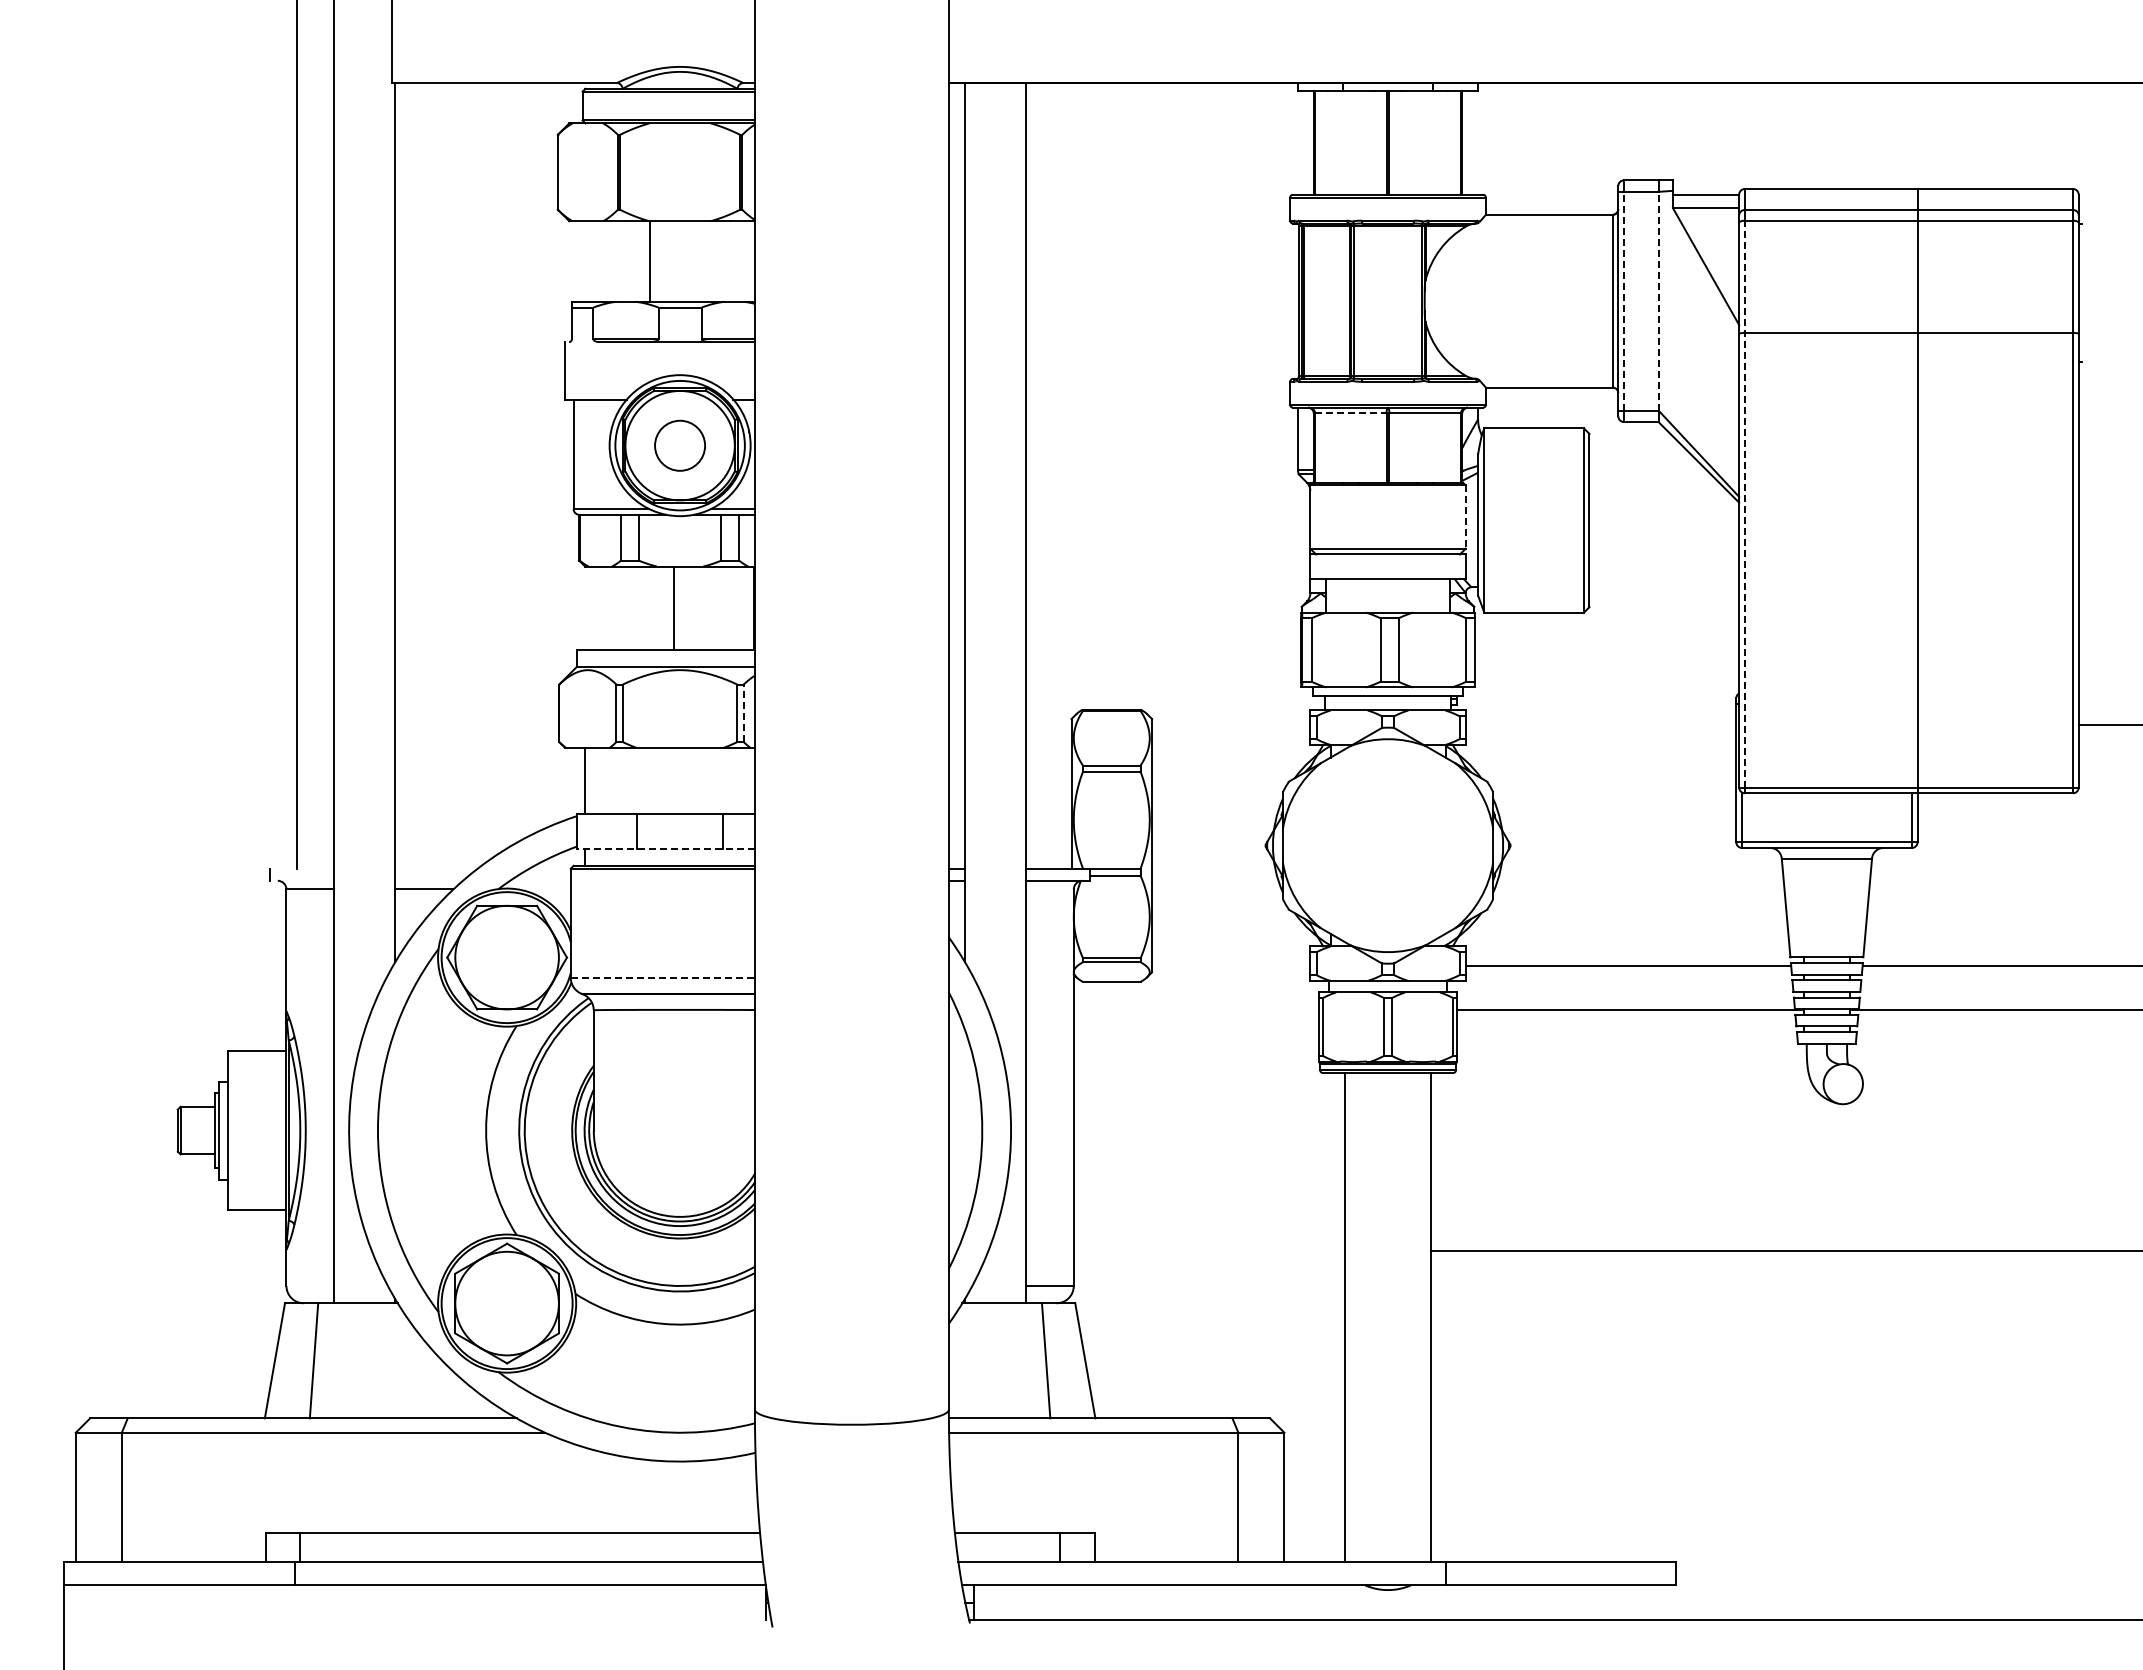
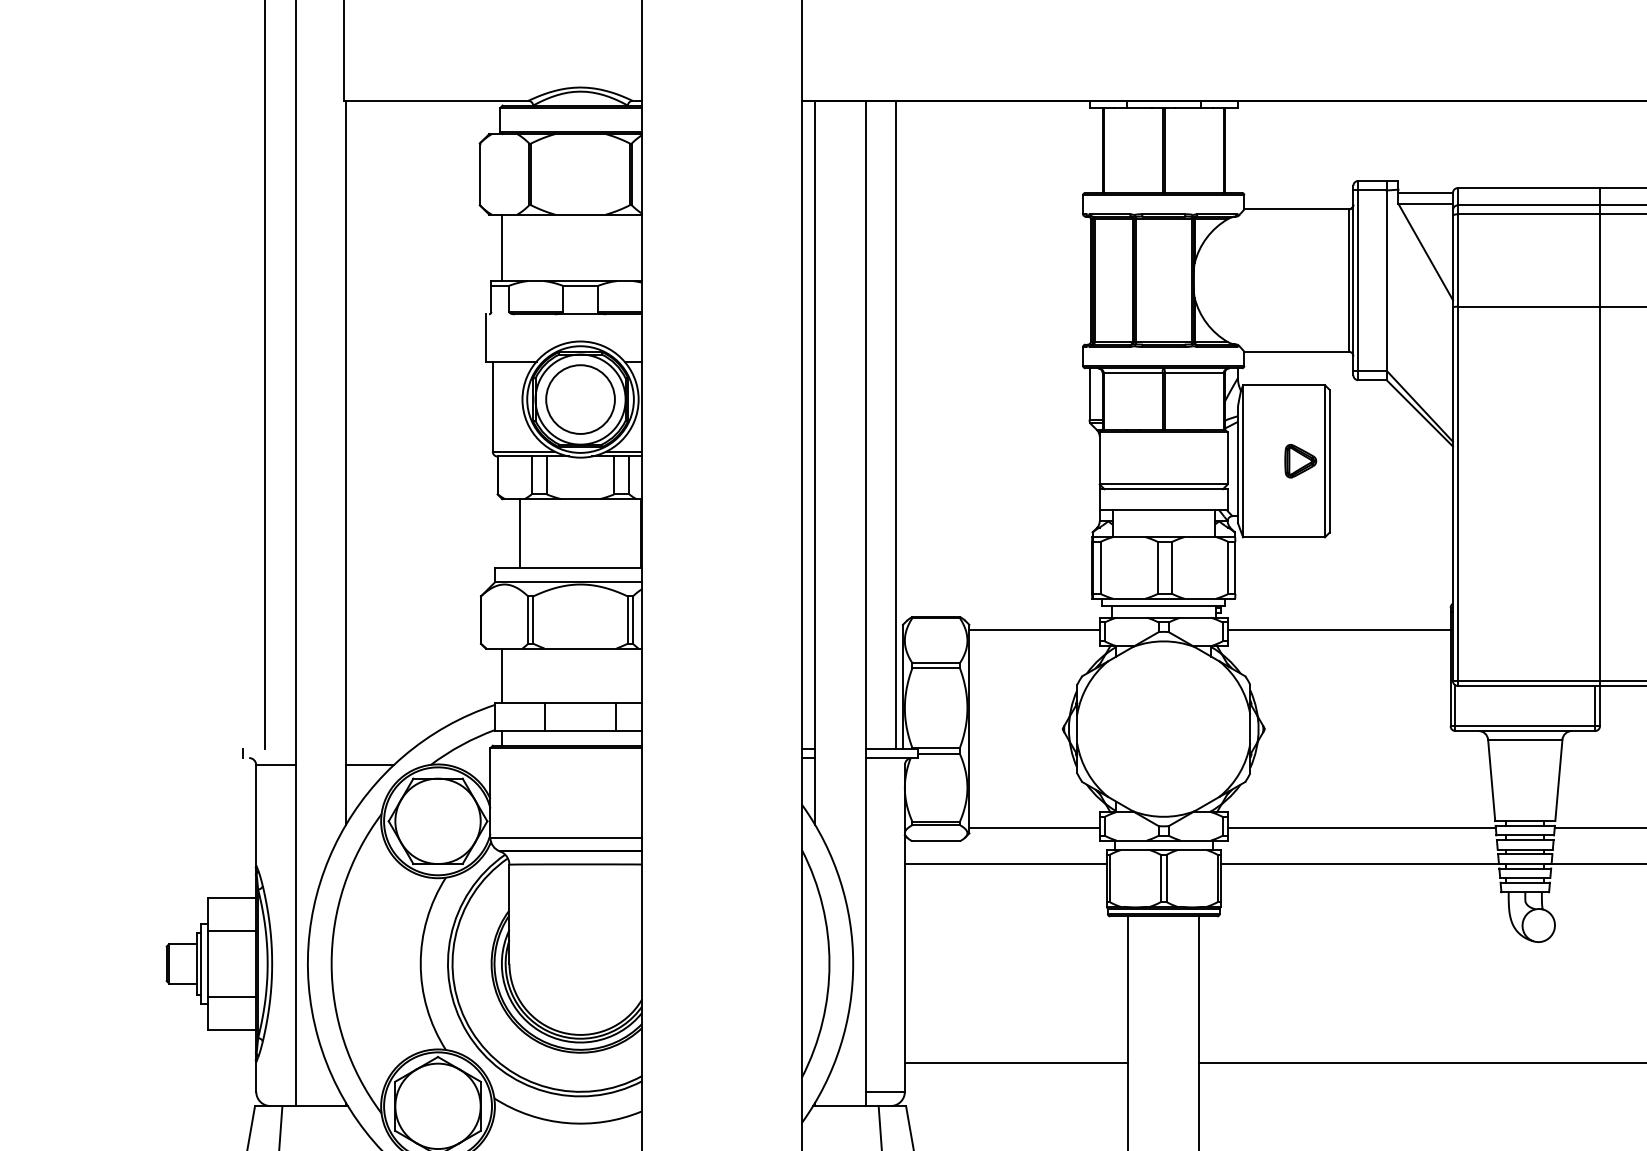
line: (649, 261) -> (501, 247), moved
line: (1624, 300) -> (1358, 279), dashed -> solid
line: (1658, 300) -> (1386, 279), dashed -> solid
line: (1350, 413) -> (1132, 373), dashed -> solid
circle: (679, 445) -> (580, 399), size x1.67
line: (1062, 476) -> (895, 424), added
line: (1744, 503) -> (1457, 447), dashed -> solid
line: (1465, 517) -> (1227, 458), dashed -> solid
part: (1554, 520) -> (1300, 461), added
line: (674, 608) -> (519, 533), moved
line: (743, 713) -> (632, 620), dashed -> solid
line: (1231, 725) -> (1034, 630), added
line: (1600, 725) -> (1338, 630), added
line: (665, 848) -> (568, 731), dashed -> solid
line: (1231, 966) -> (1034, 828), added
line: (663, 977) -> (566, 837), dashed -> solid
line: (1196, 1010) -> (1005, 864), added
line: (256, 1090) -> (231, 930), added
line: (256, 1170) -> (231, 996), added
line: (1208, 1251) -> (1015, 1063), added

